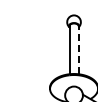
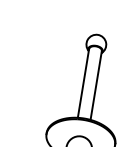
line: (78, 49) -> (96, 84), dashed -> solid

